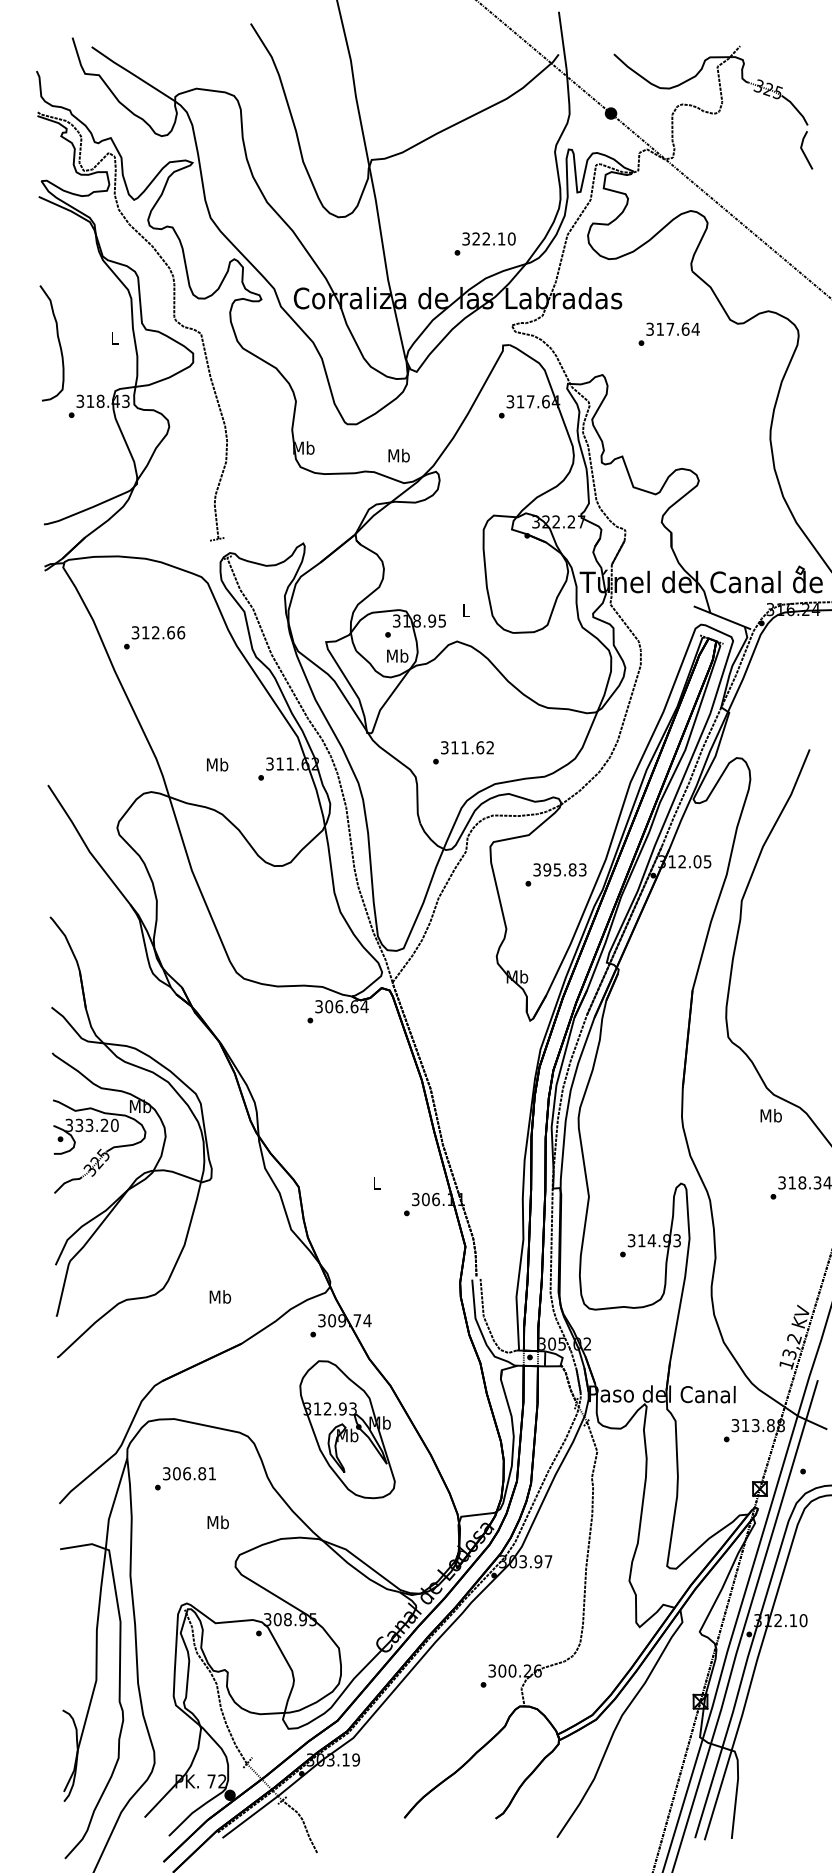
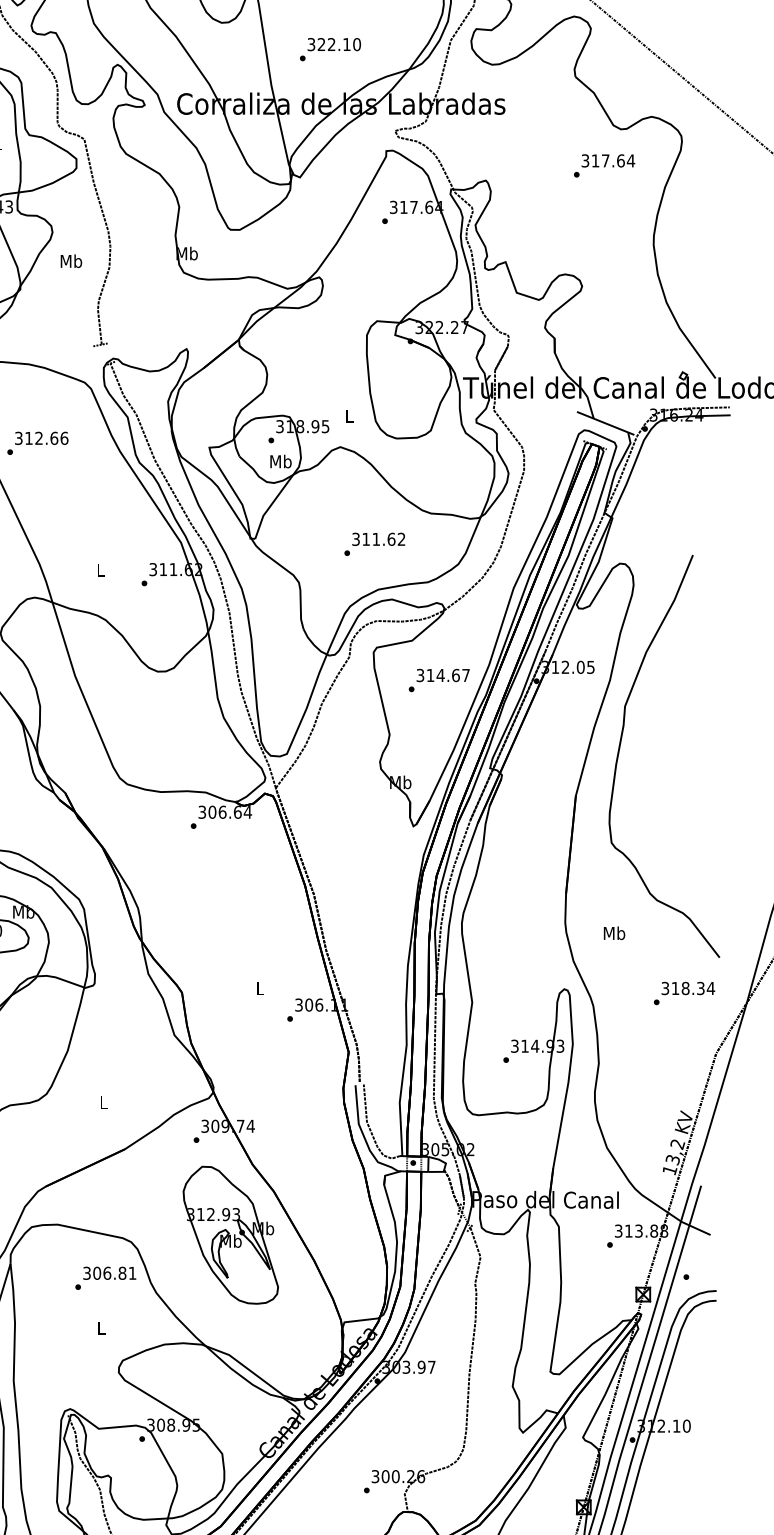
text: (484, 243) -> (329, 49), moved
text: (668, 333) -> (603, 165), moved
text: (398, 455) -> (70, 261), moved
text: (463, 752) -> (374, 544), moved
text: (217, 764) -> (100, 570), Mb -> L
text: (564, 869) -> (447, 675), 395.83 -> 314.67
text: (770, 1115) -> (613, 933), moved
text: (220, 1296) -> (103, 1102), Mb -> L
text: (185, 1478) -> (105, 1278), moved
text: (217, 1522) -> (100, 1328), Mb -> L

